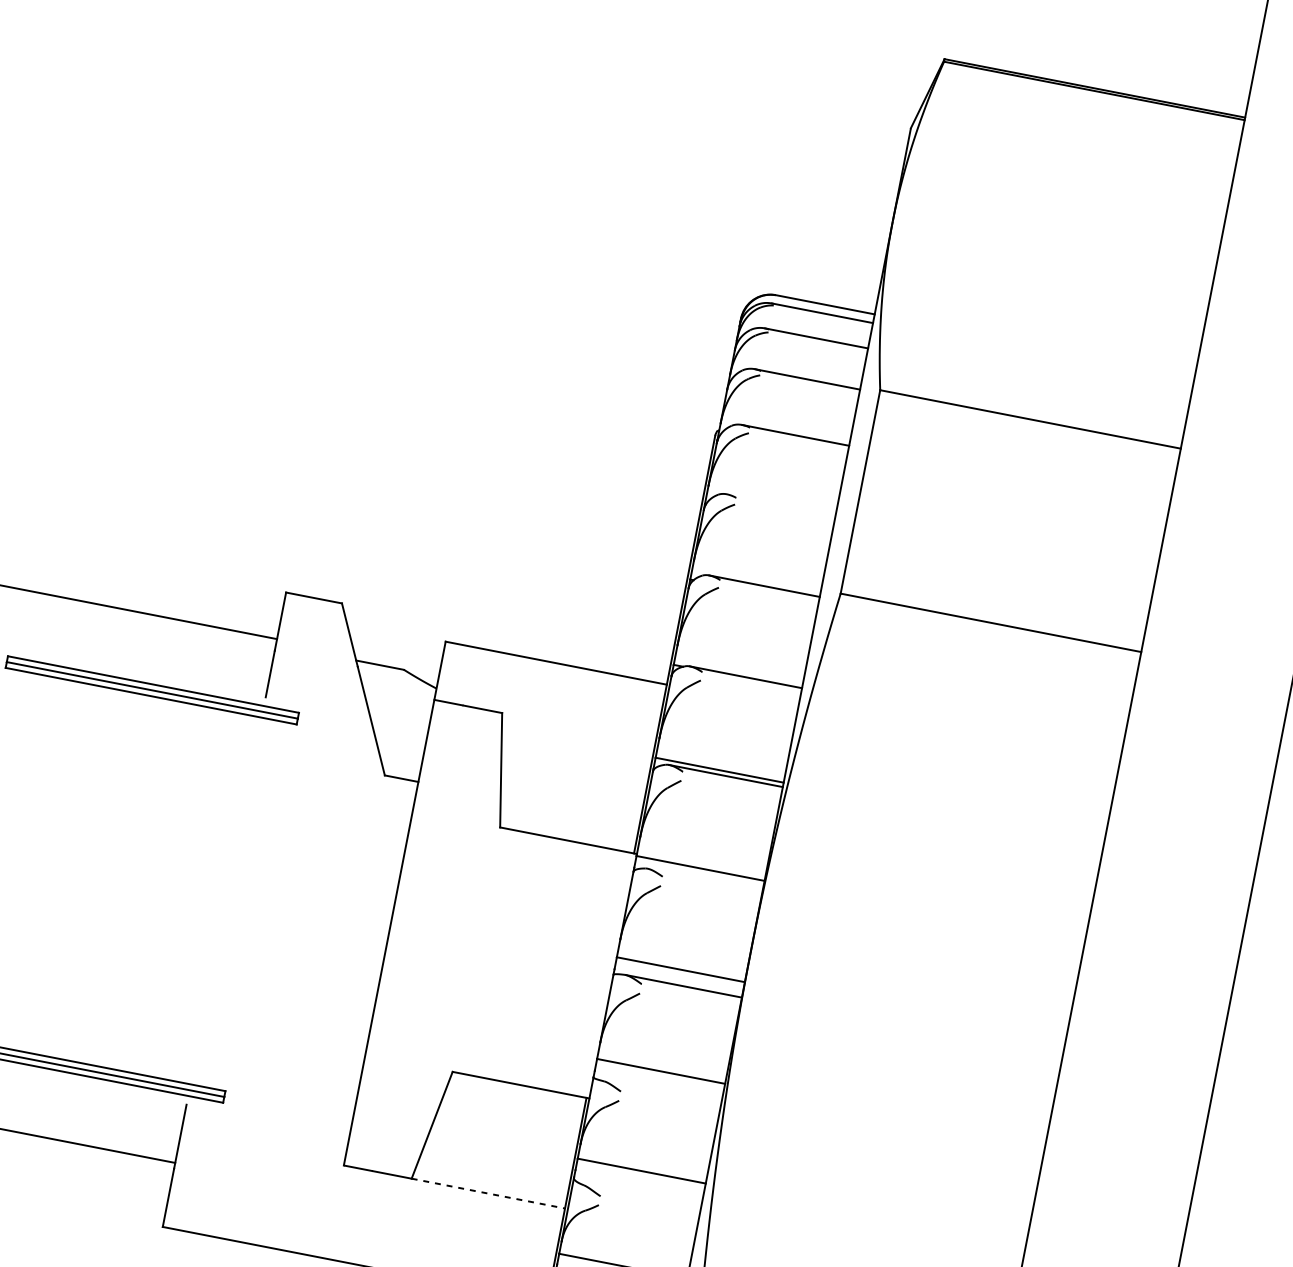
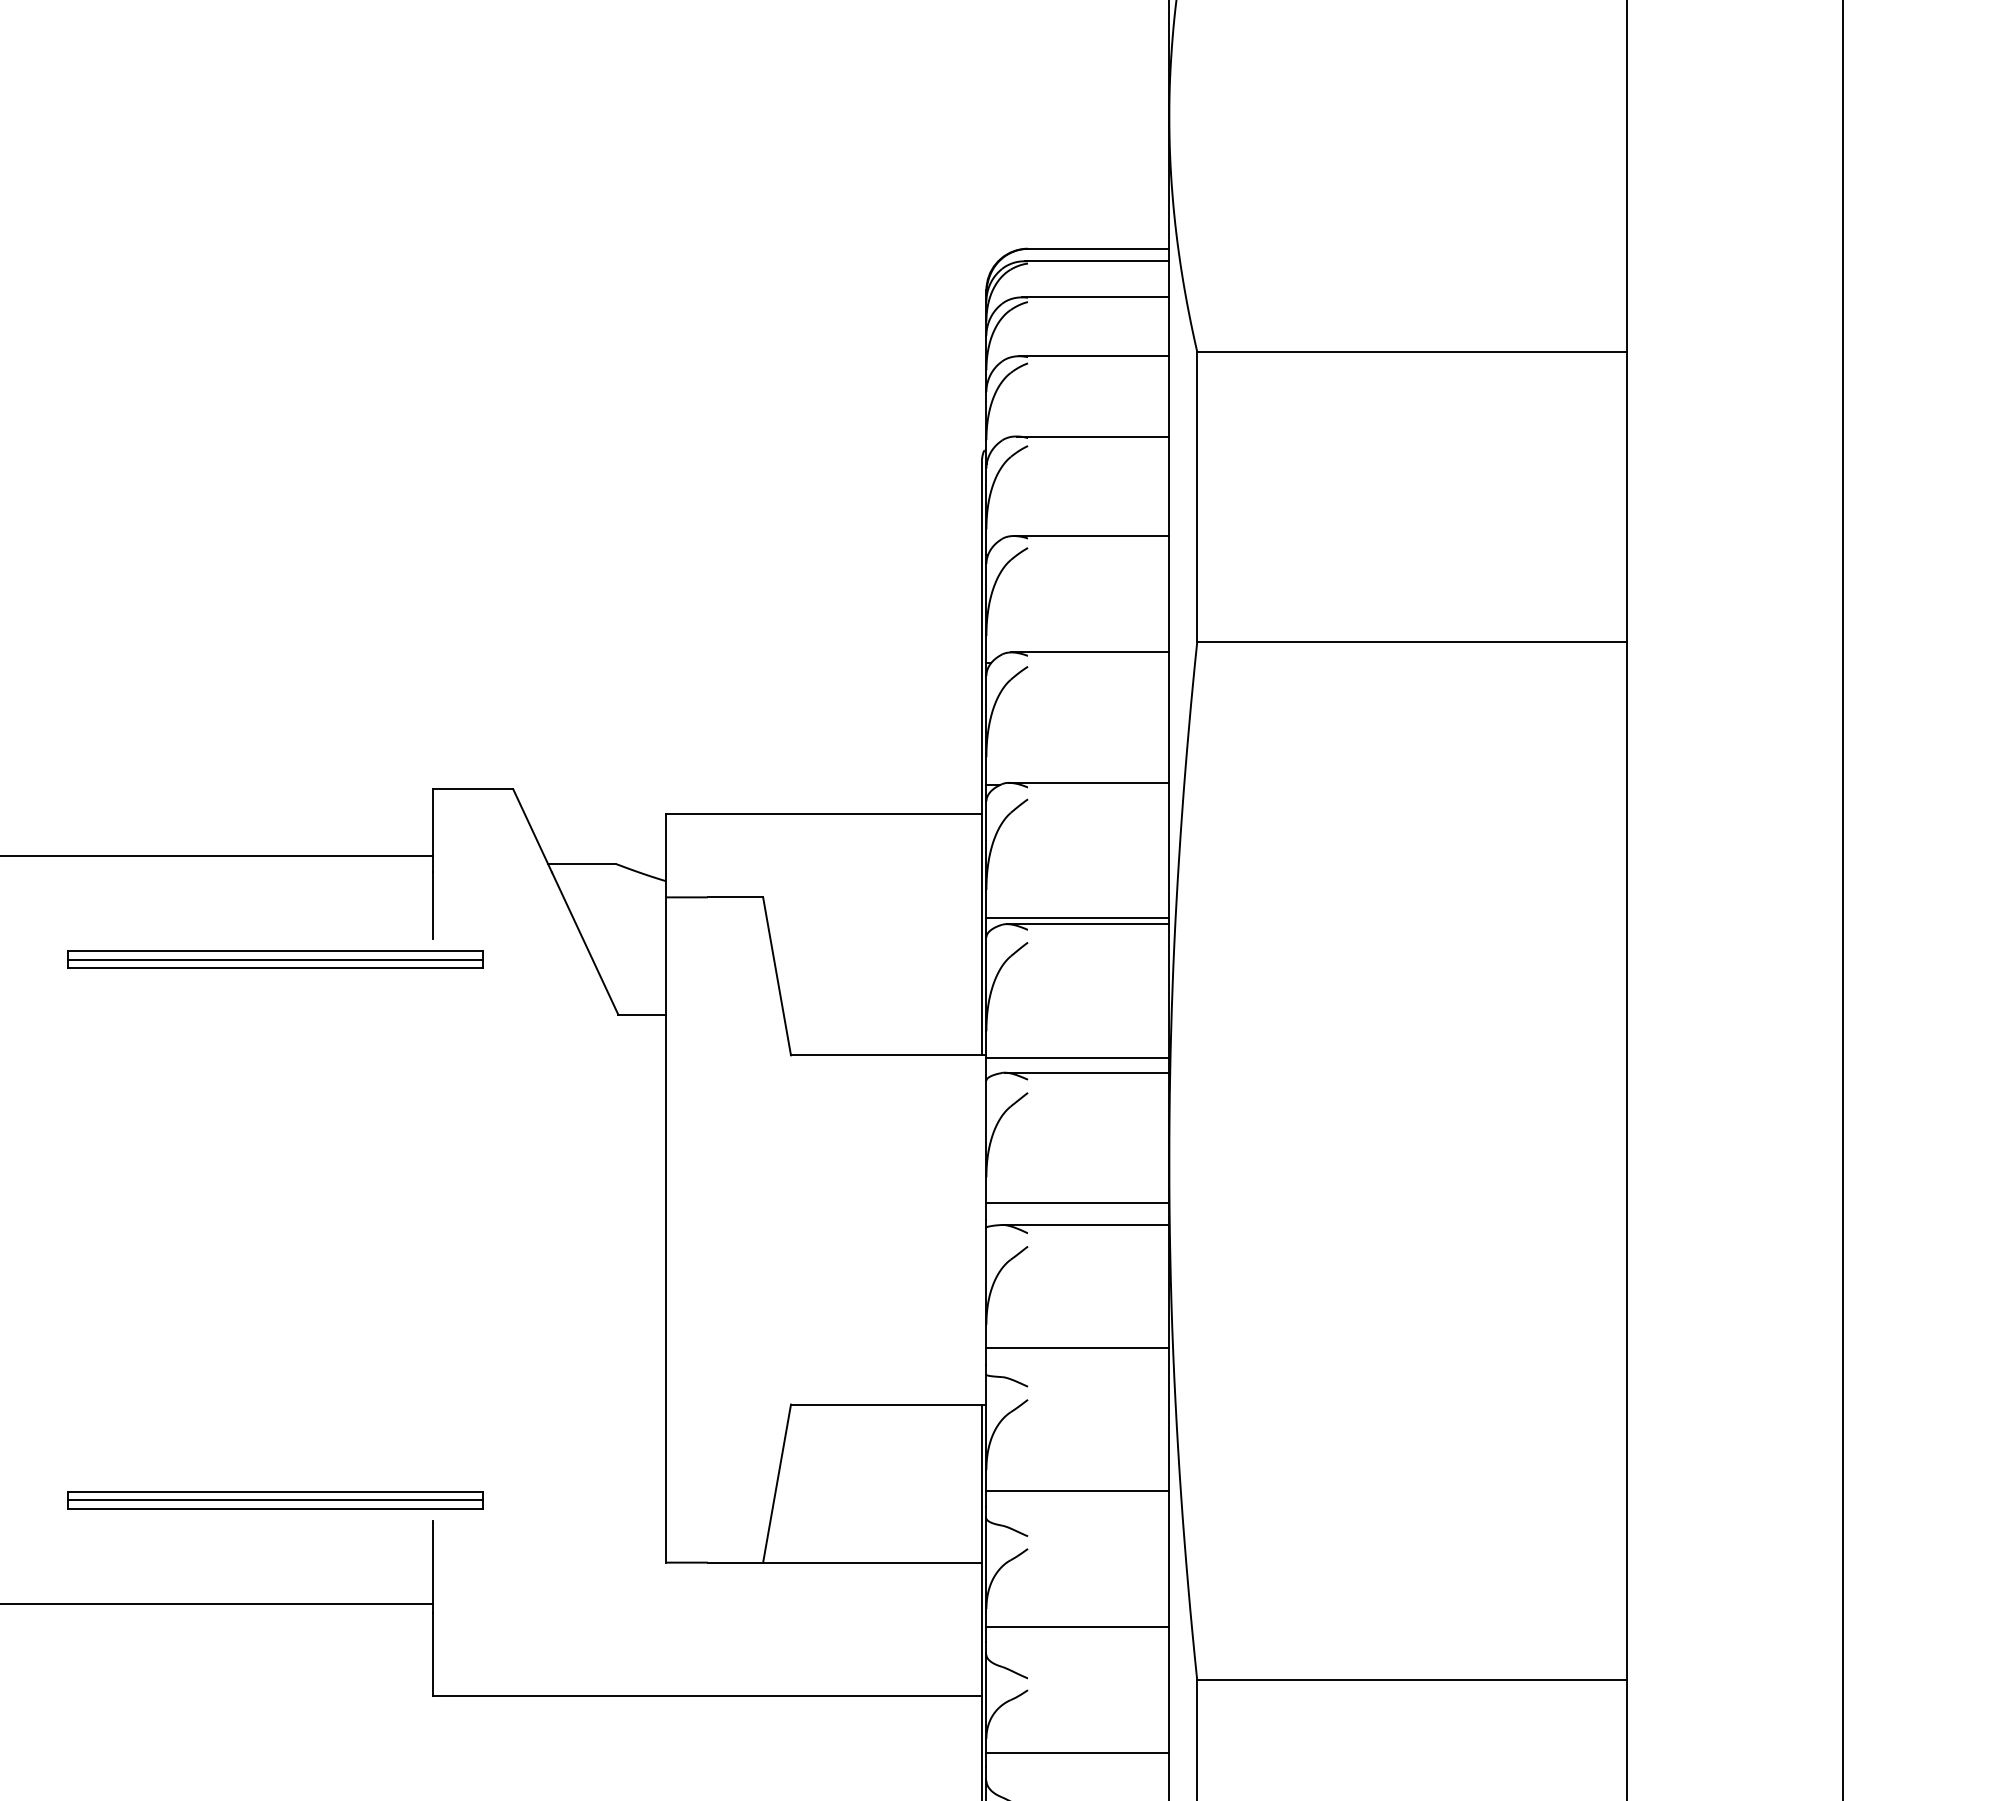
line: (781, 505) -> (1091, 536), added
line: (704, 879) -> (1086, 1072), added
line: (488, 1193) -> (872, 1562), dashed -> solid

